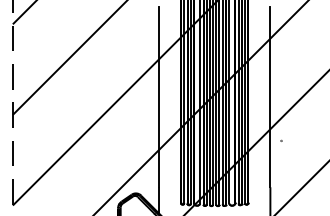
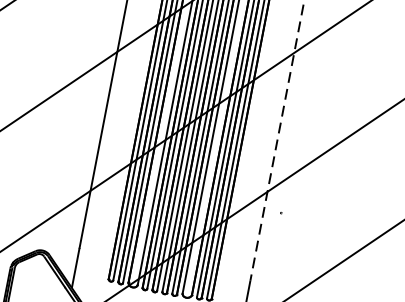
line: (270, 97) -> (277, 143), solid -> dashed

